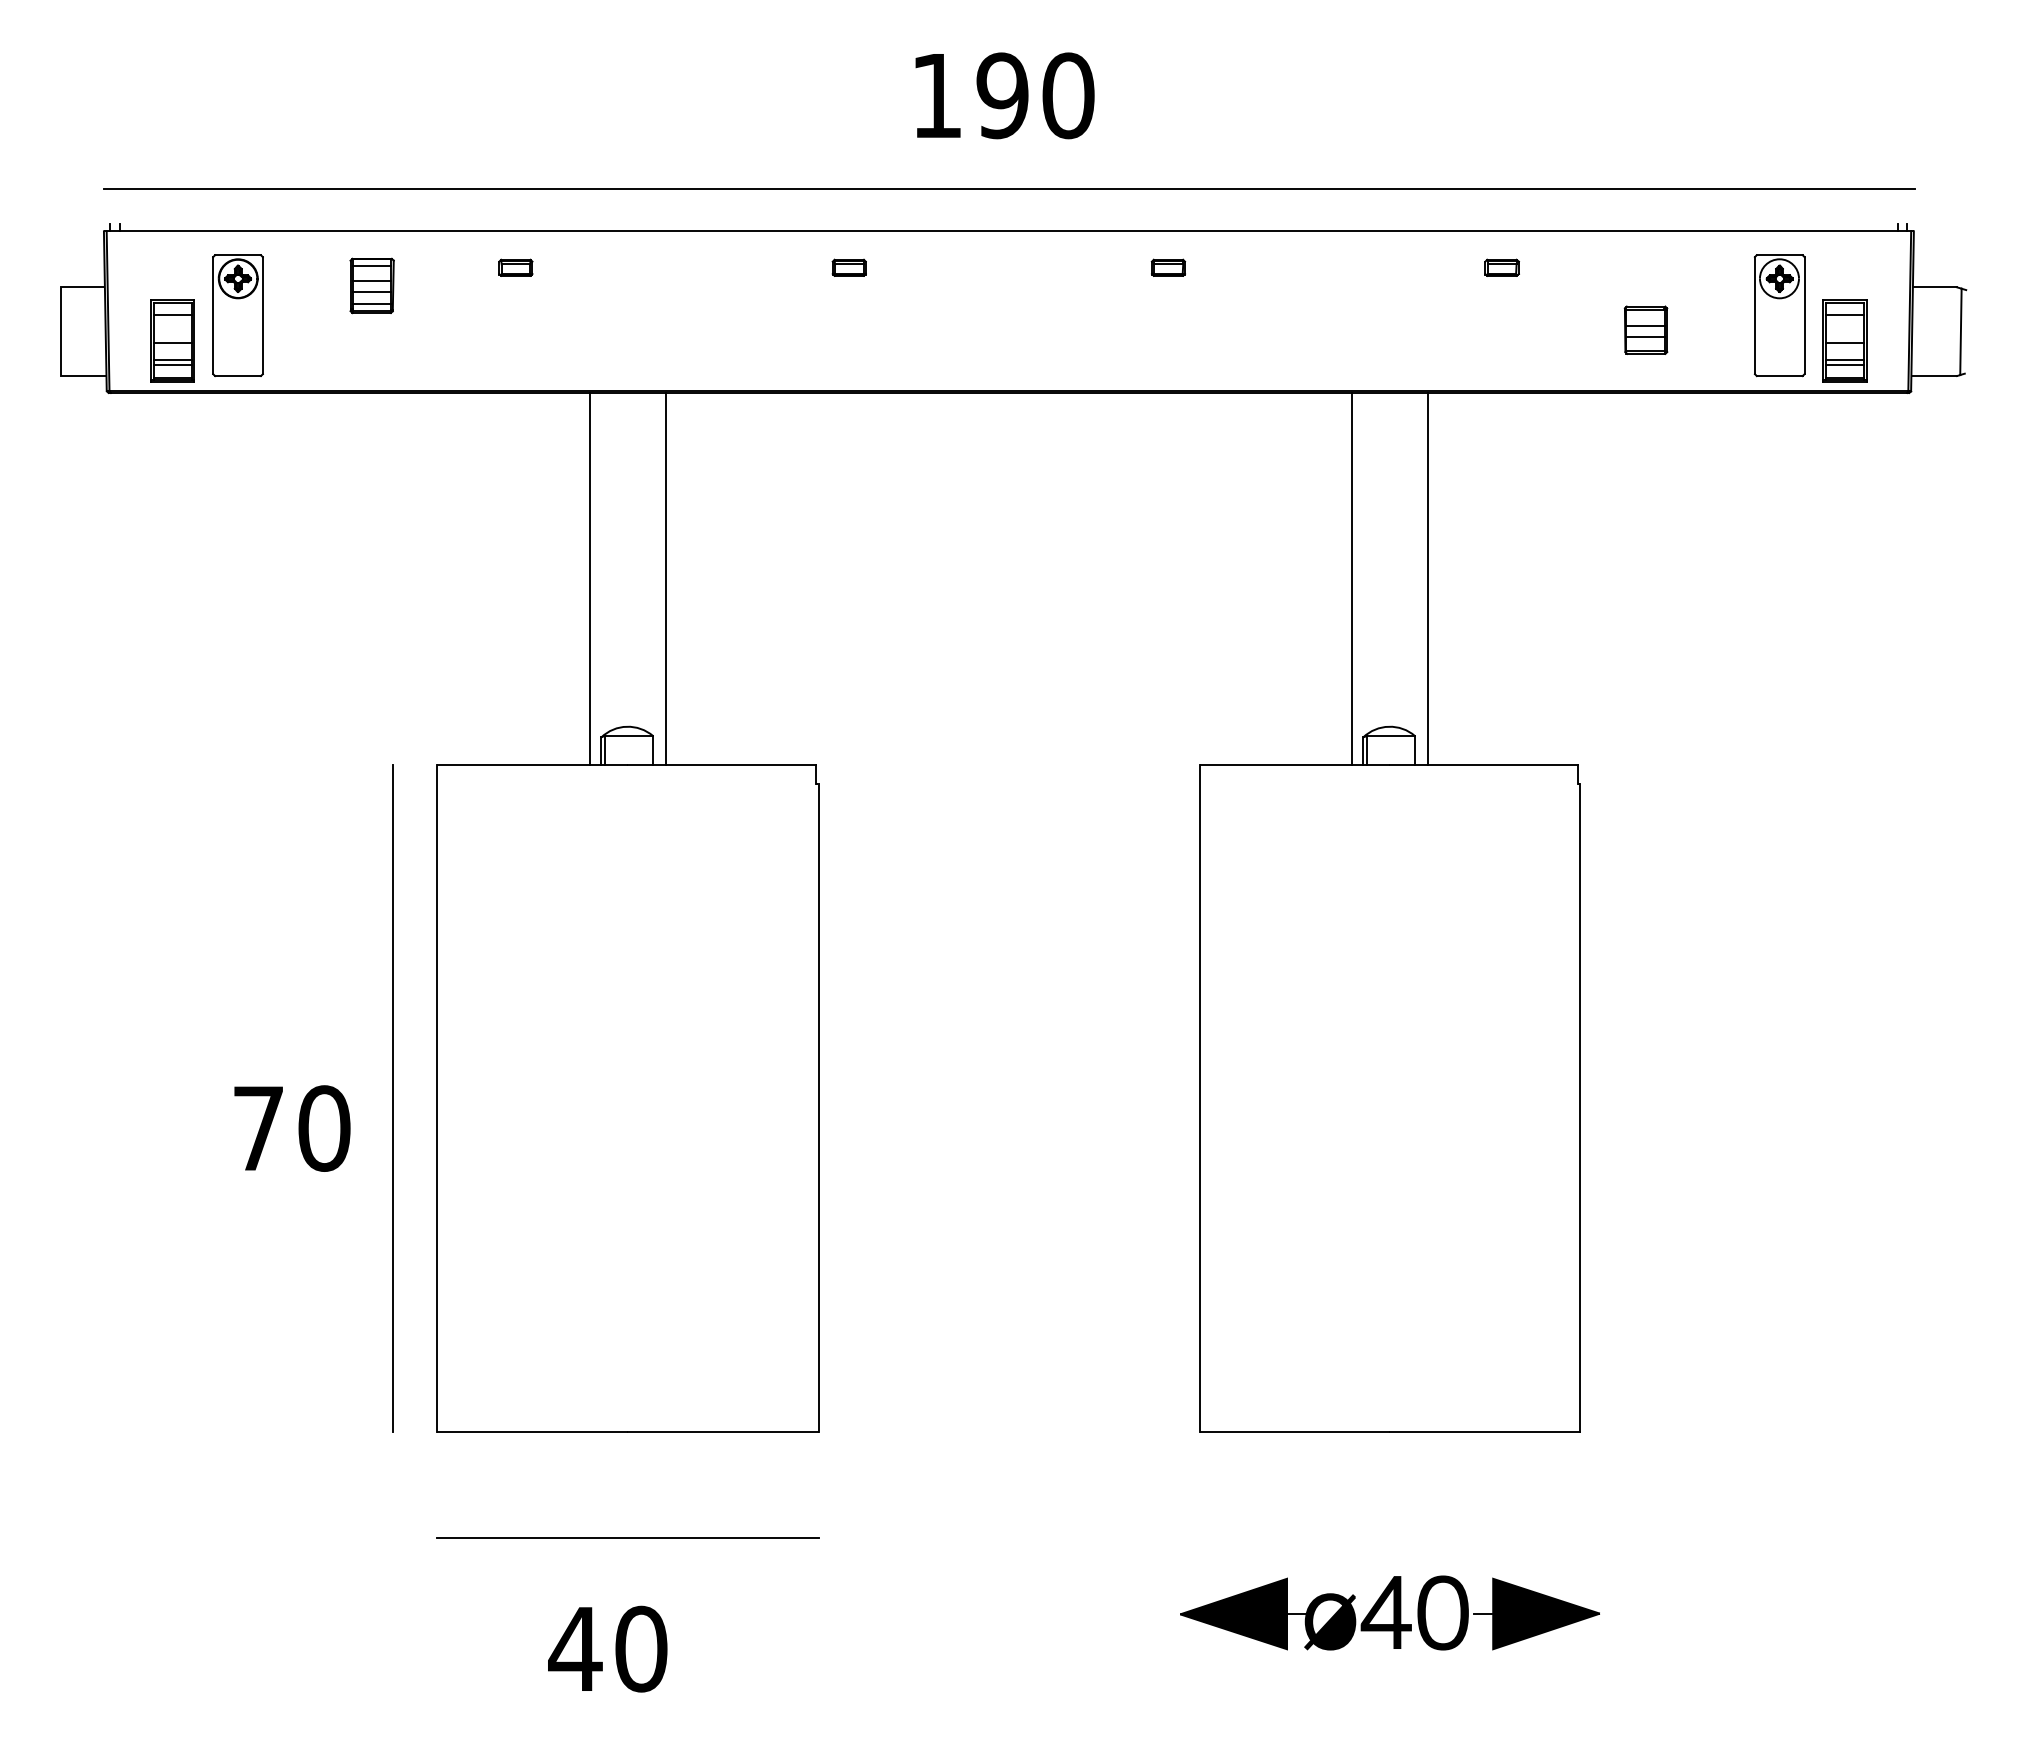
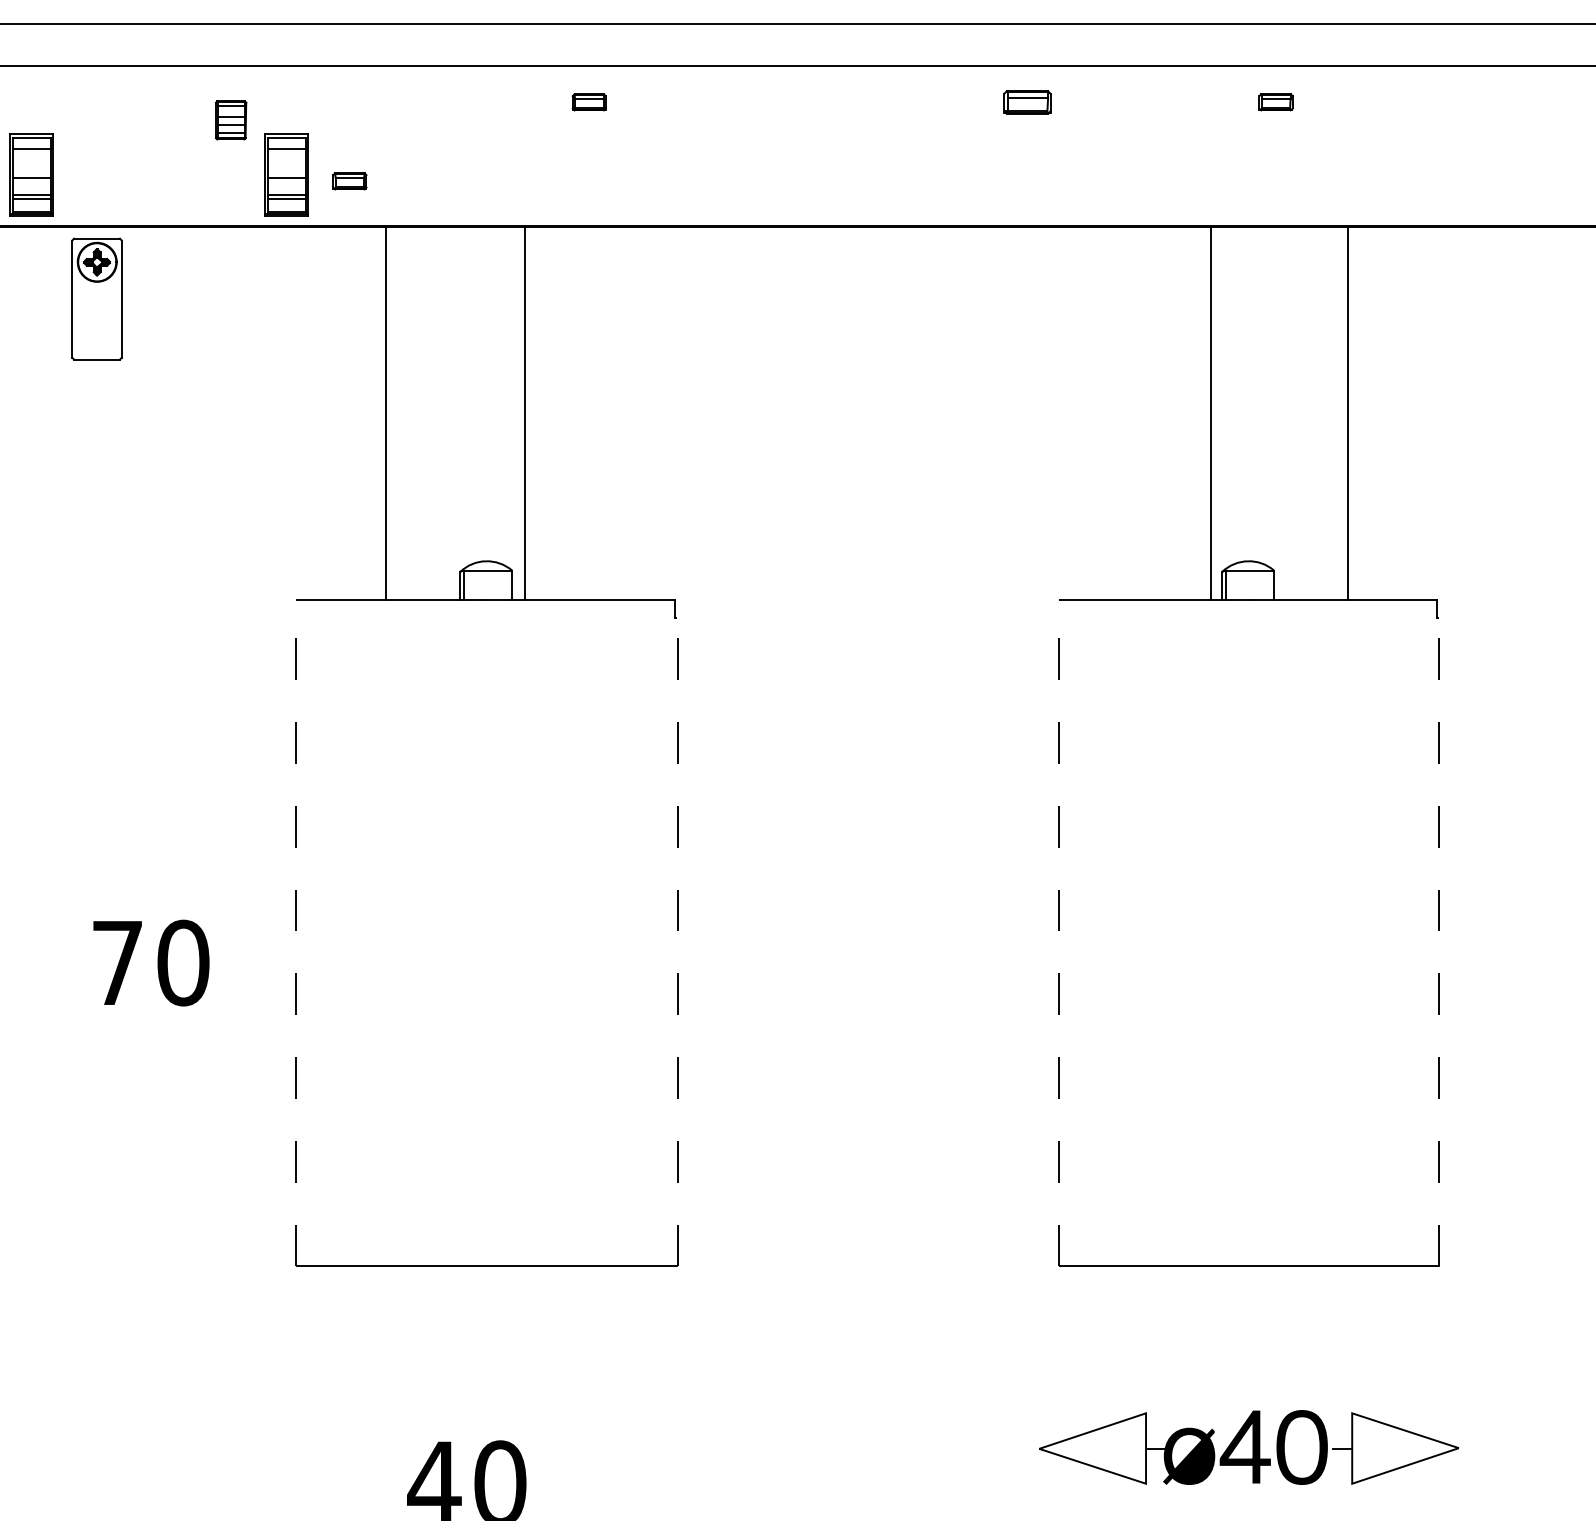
part: (515, 267) -> (349, 181), moved
part: (848, 267) -> (588, 102), moved
part: (1168, 267) -> (1027, 102), size x1.4
part: (1501, 267) -> (1275, 102), moved
part: (371, 285) -> (230, 120), size x0.7
part: (237, 315) -> (96, 299), moved
part: (1645, 329) -> (1504, 164), removed
part: (427, 340) -> (286, 175), added
line: (589, 578) -> (385, 413), moved
line: (1427, 578) -> (1347, 413), moved
line: (437, 1097) -> (296, 932), solid -> dashed
line: (1199, 1097) -> (1058, 932), solid -> dashed
line: (392, 1098) -> (251, 933), removed
line: (818, 1107) -> (677, 942), solid -> dashed
line: (1580, 1107) -> (1439, 942), solid -> dashed
line: (627, 1538) -> (486, 1373), removed
fill: (1233, 1613) -> (1092, 1448), removed
fill: (1546, 1613) -> (1405, 1448), removed

